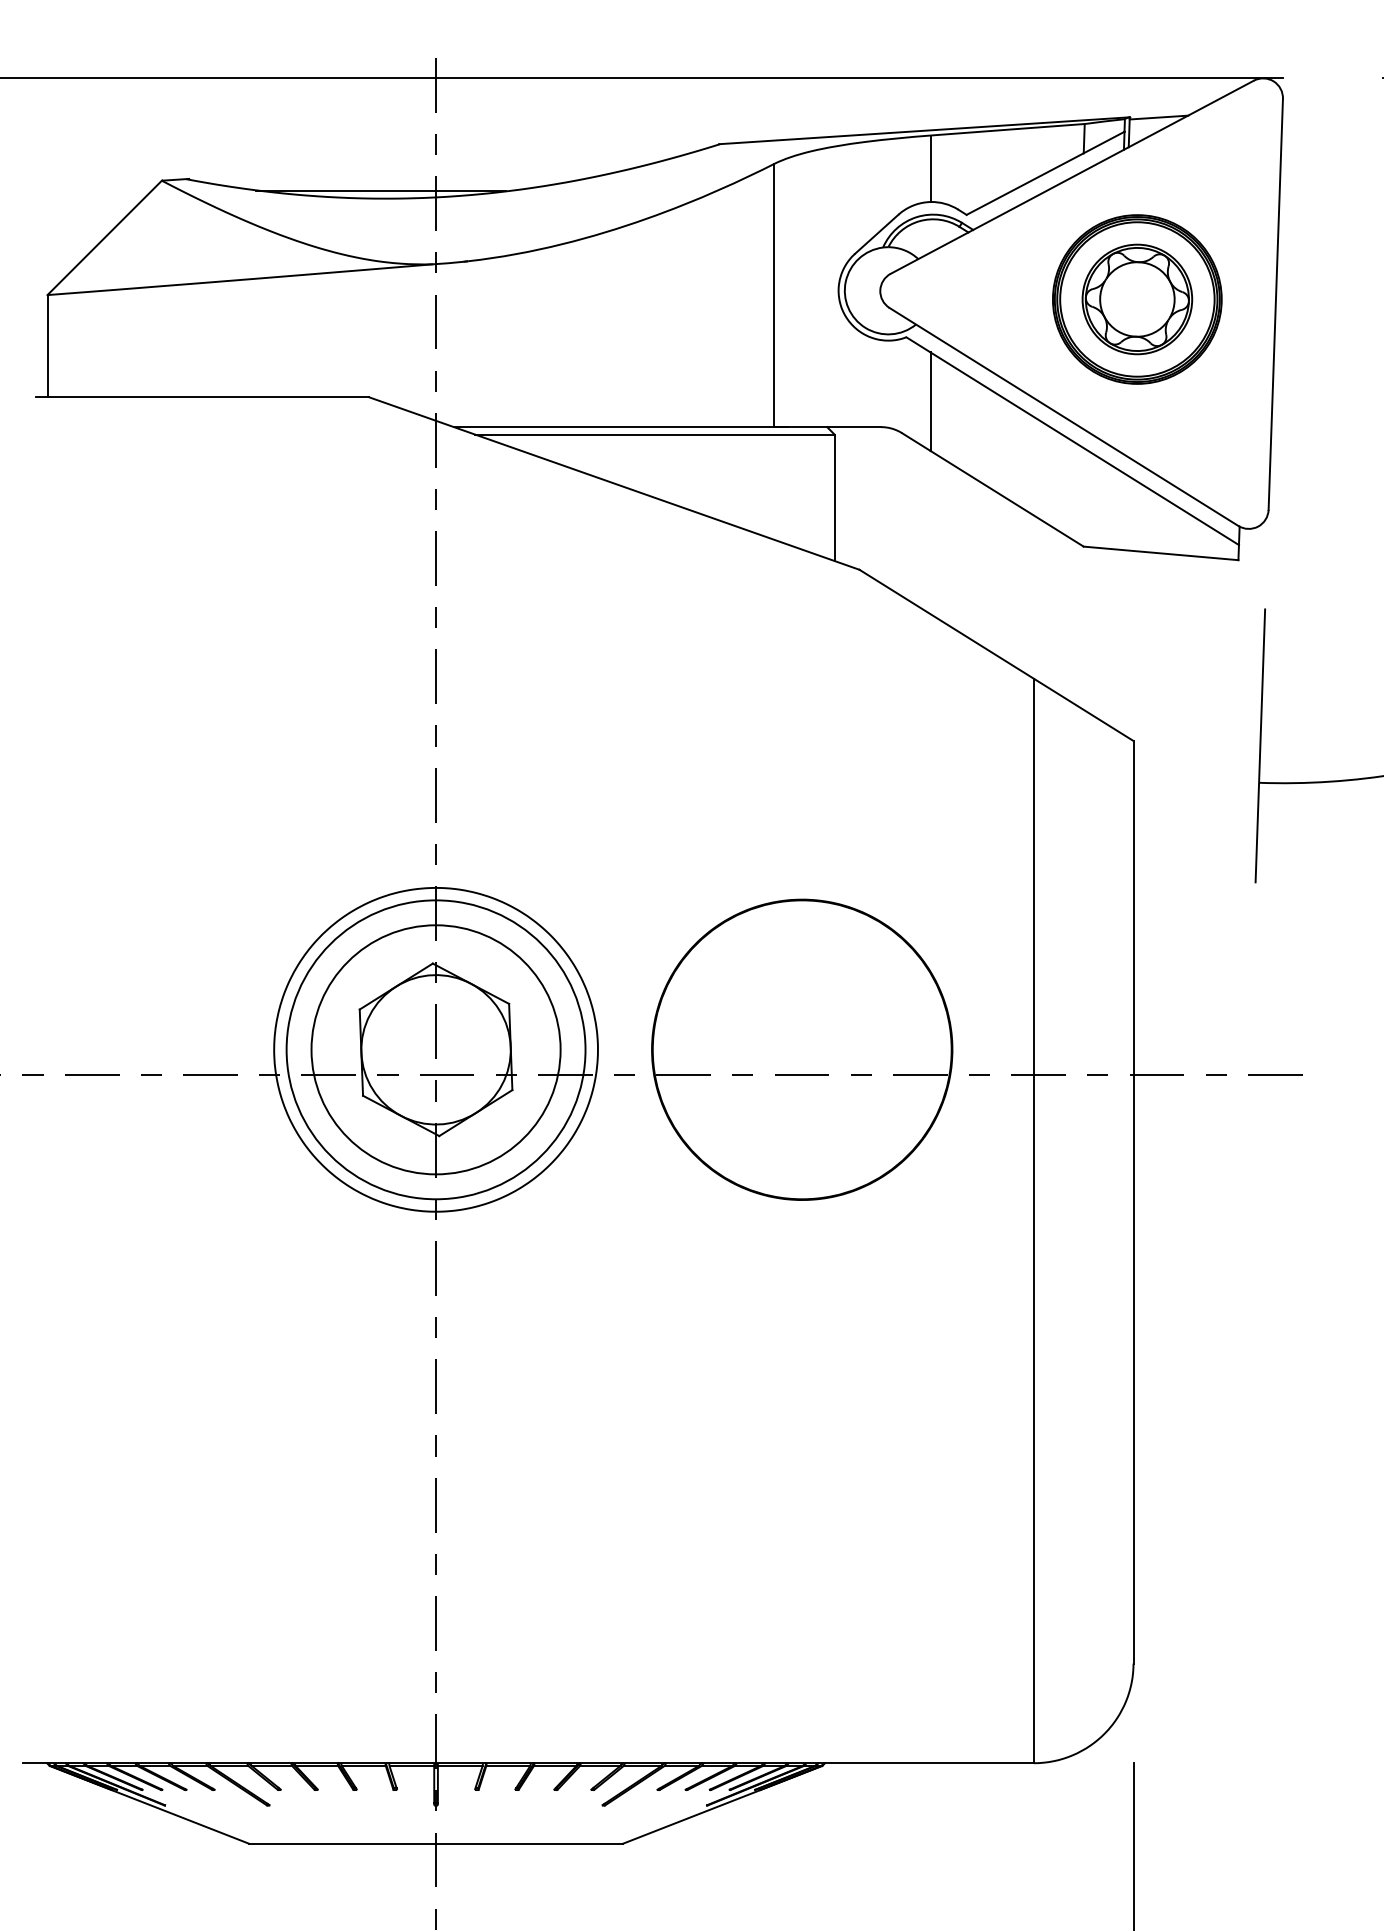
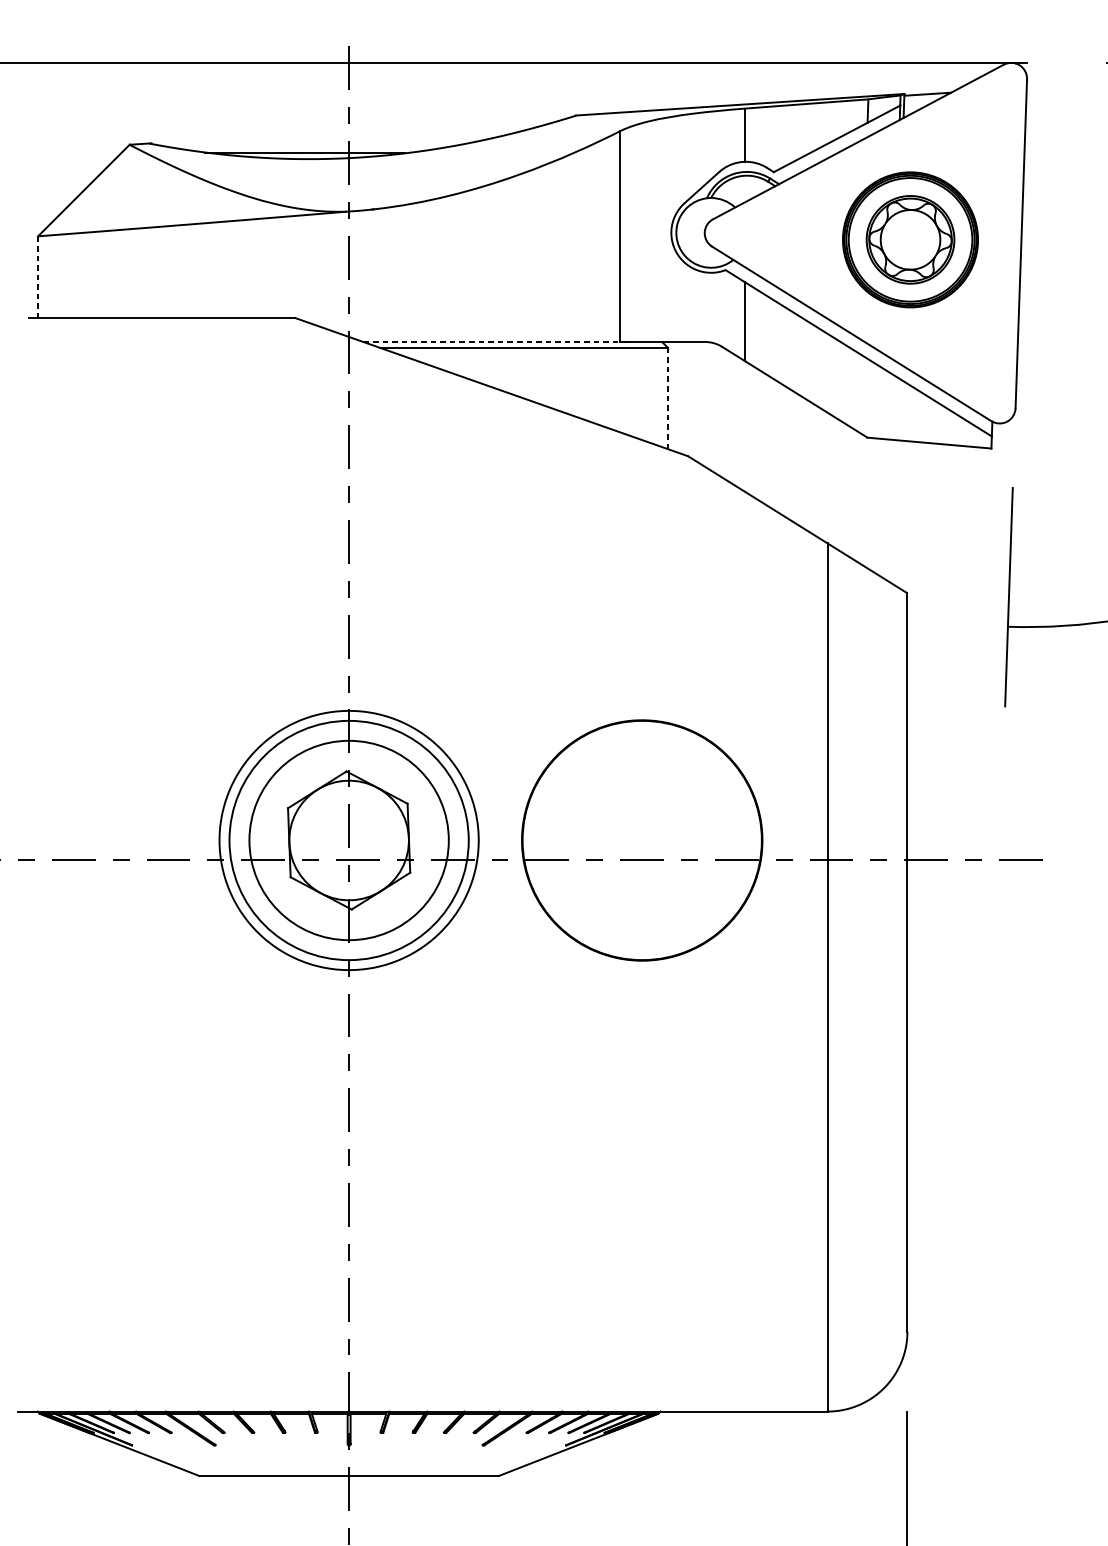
line: (47, 346) -> (38, 277), solid -> dashed
line: (621, 427) -> (497, 342), solid -> dashed
line: (834, 497) -> (668, 398), solid -> dashed

